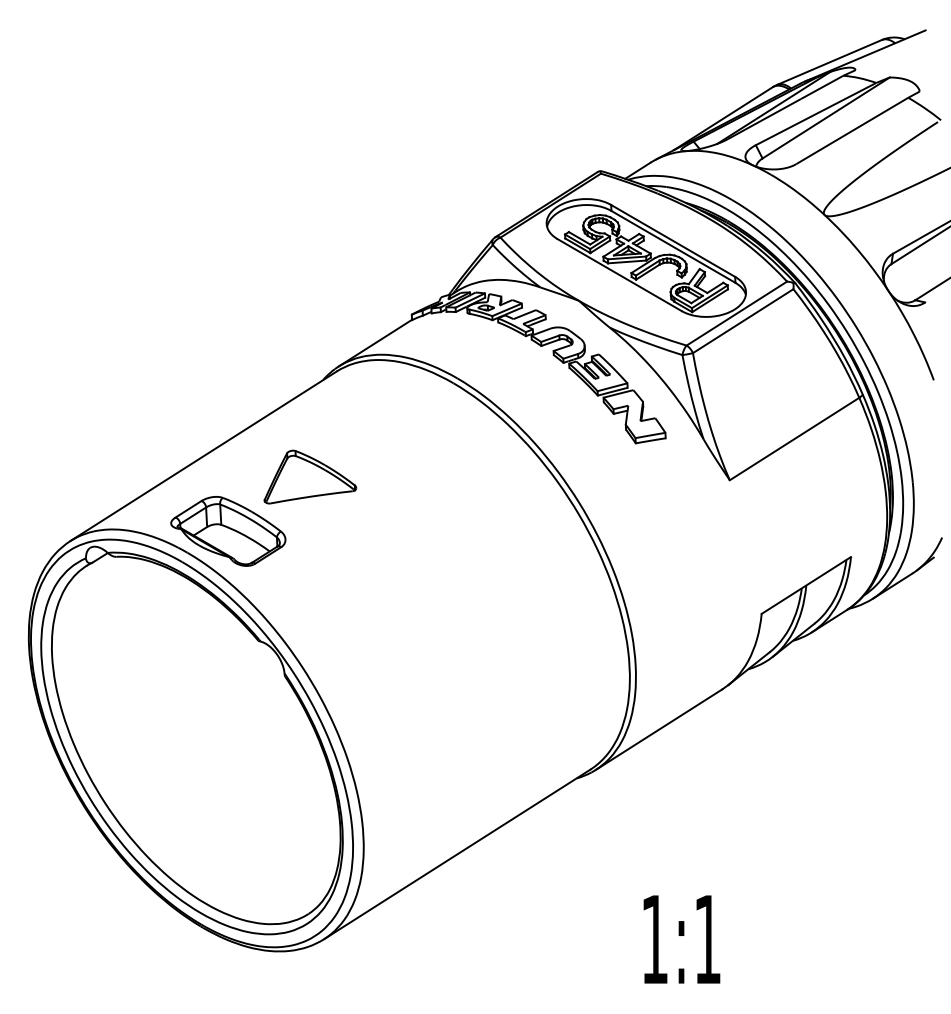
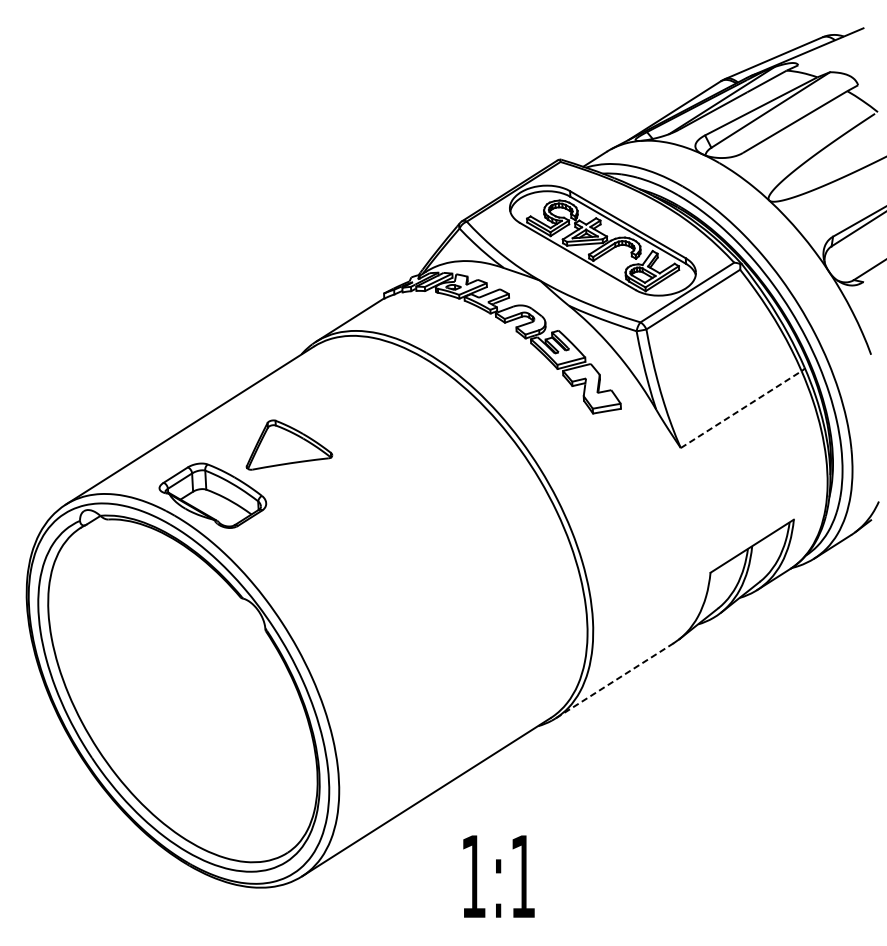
line: (794, 439) -> (741, 410), solid -> dashed
line: (659, 729) -> (615, 680), solid -> dashed
text: (681, 939) -> (498, 876), moved

